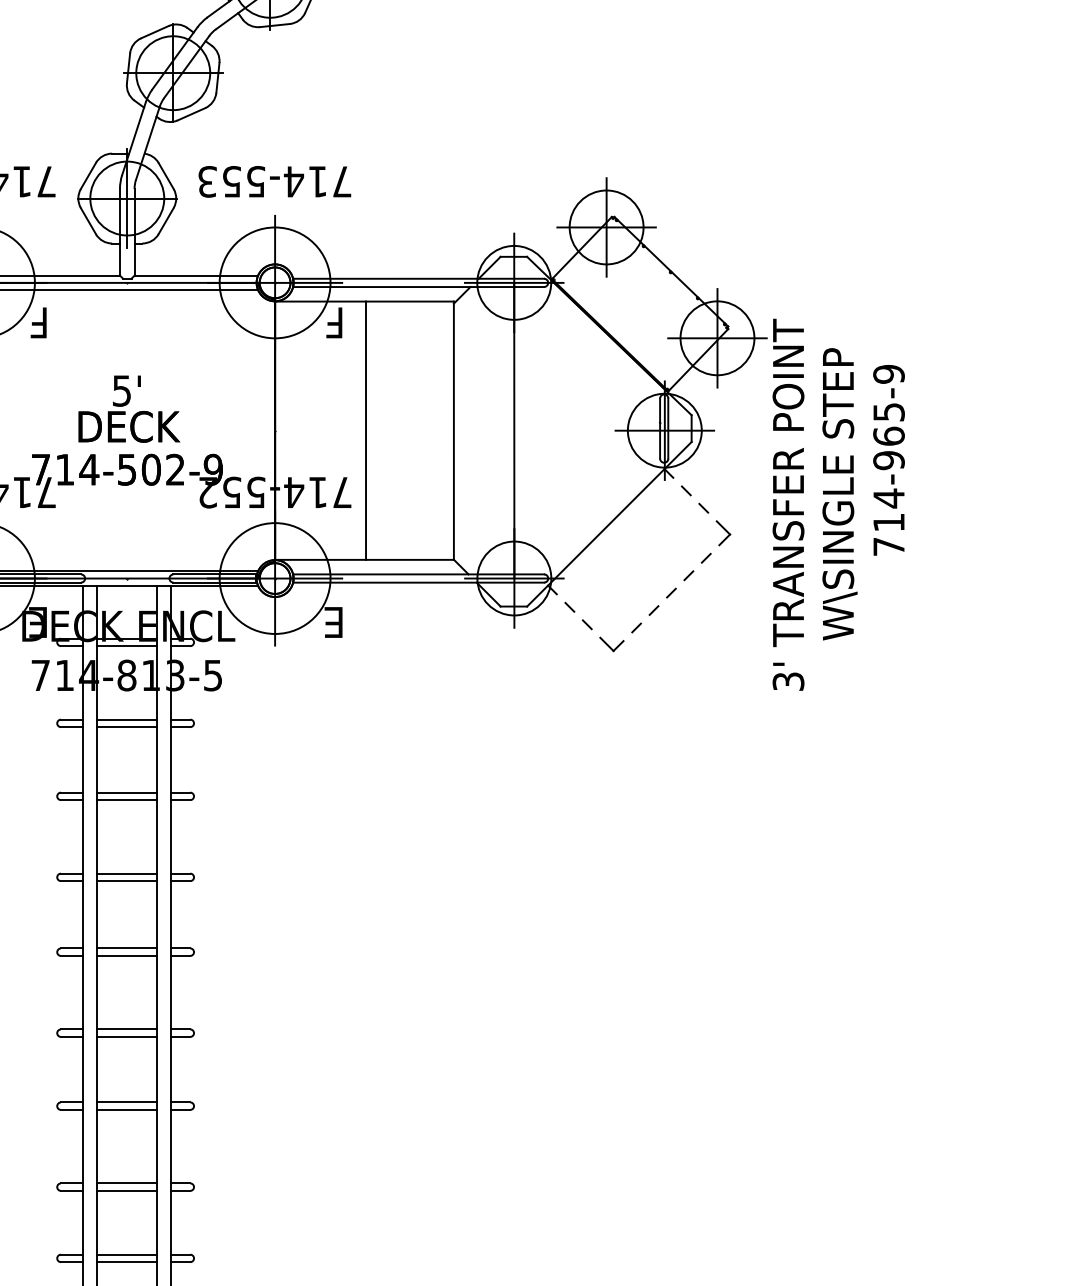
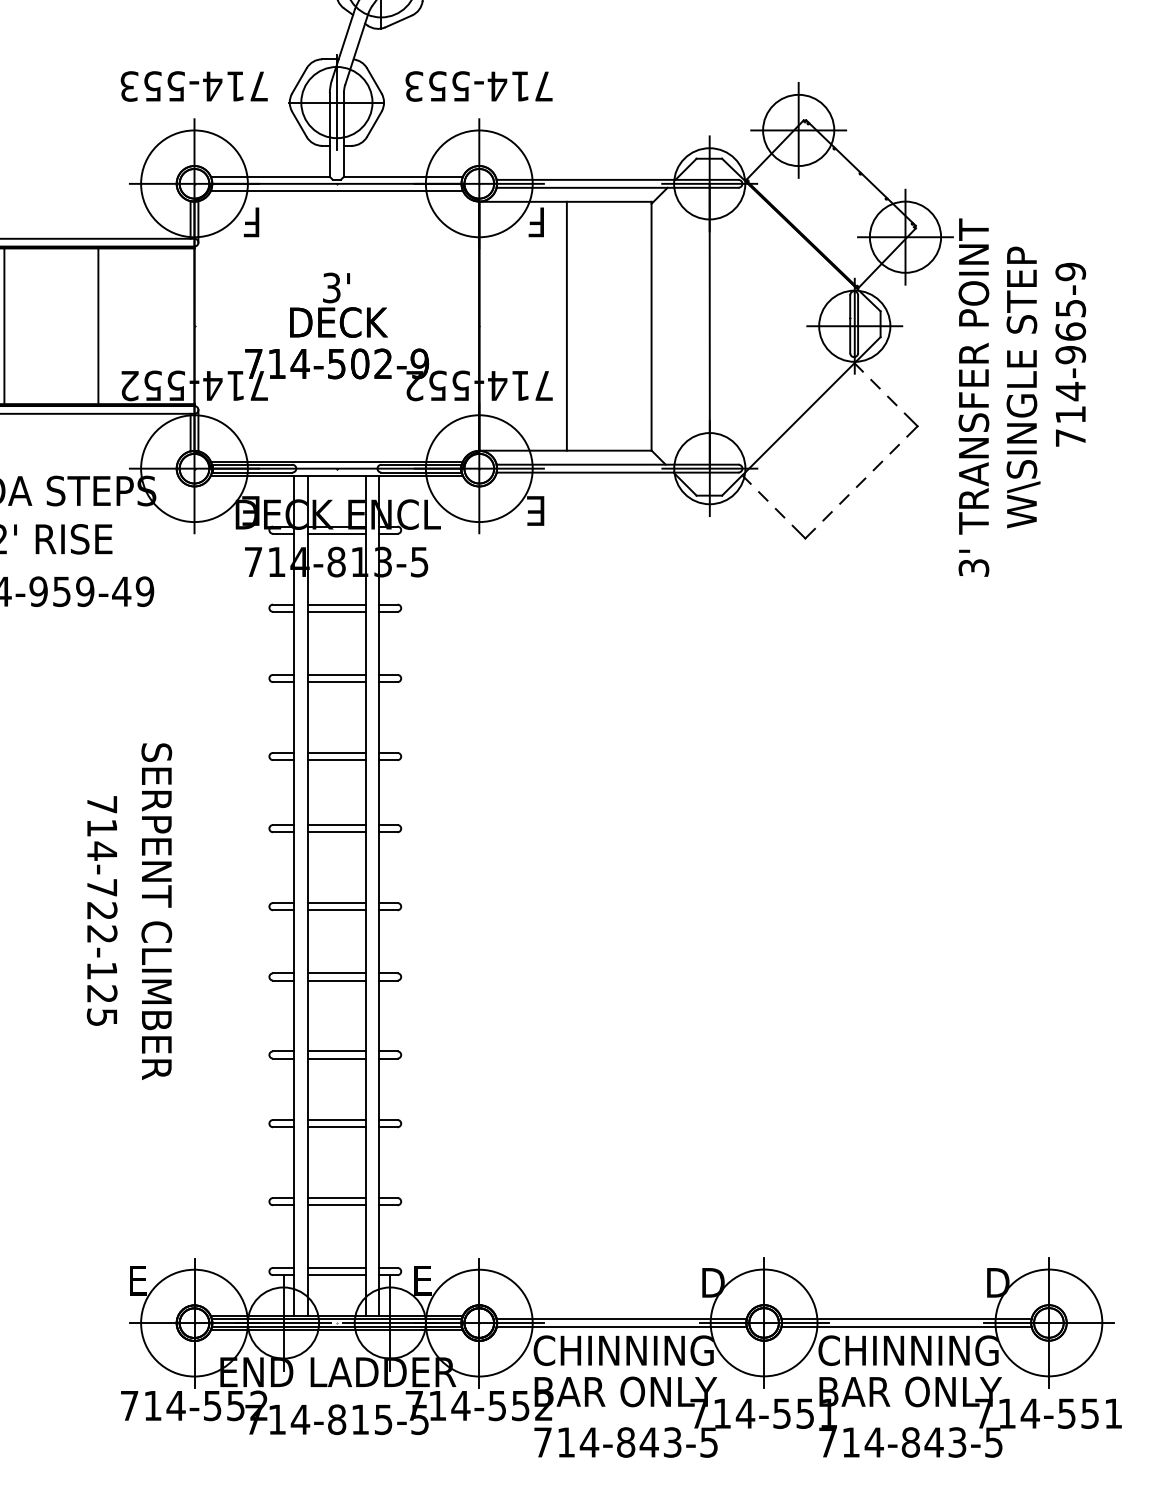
text: (121, 390) -> (331, 287), 5' -> 3'

